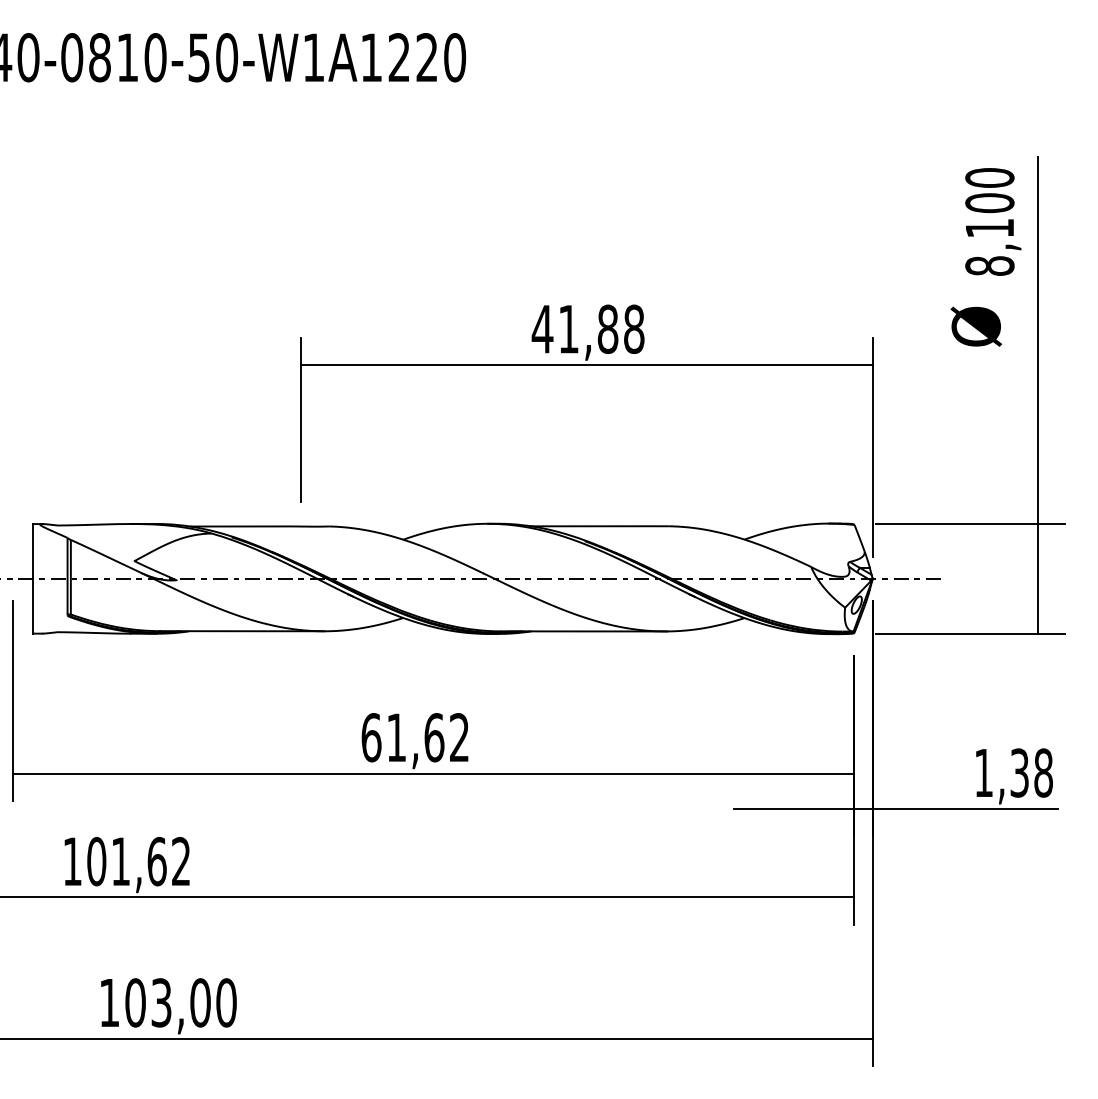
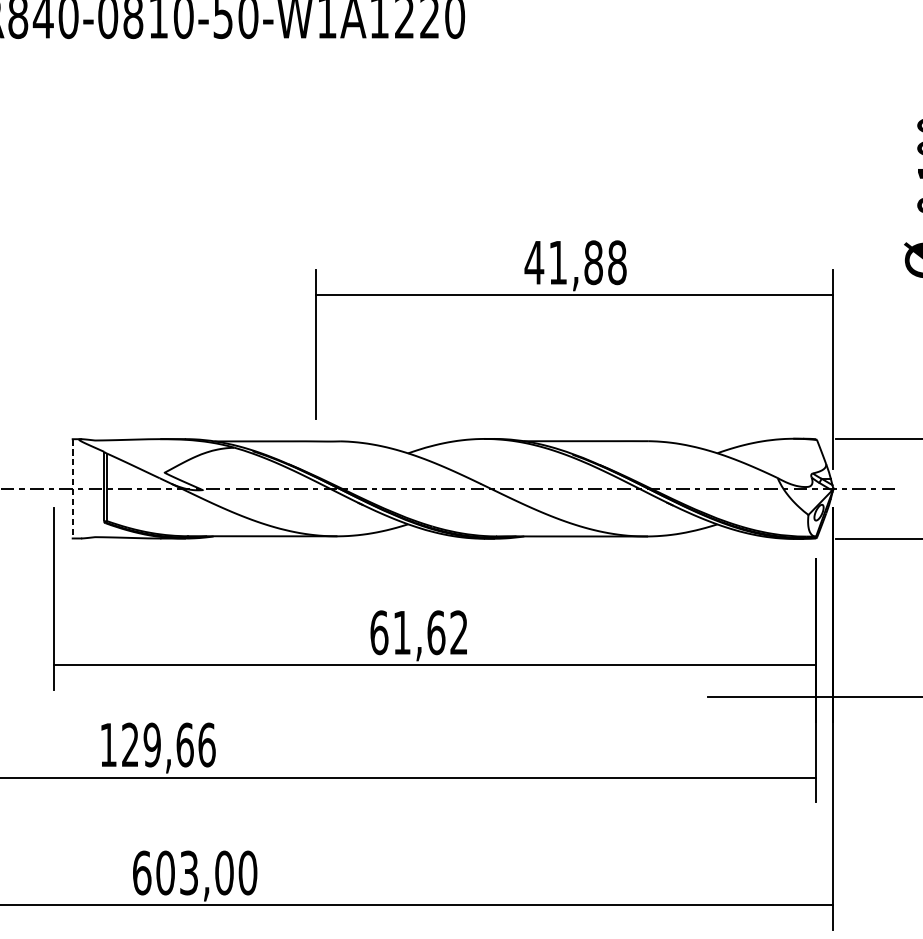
line: (33, 578) -> (73, 488), solid -> dashed
text: (138, 861) -> (168, 744), 101,62 -> 129,66
text: (109, 1002) -> (141, 872), 103,00 -> 603,00

